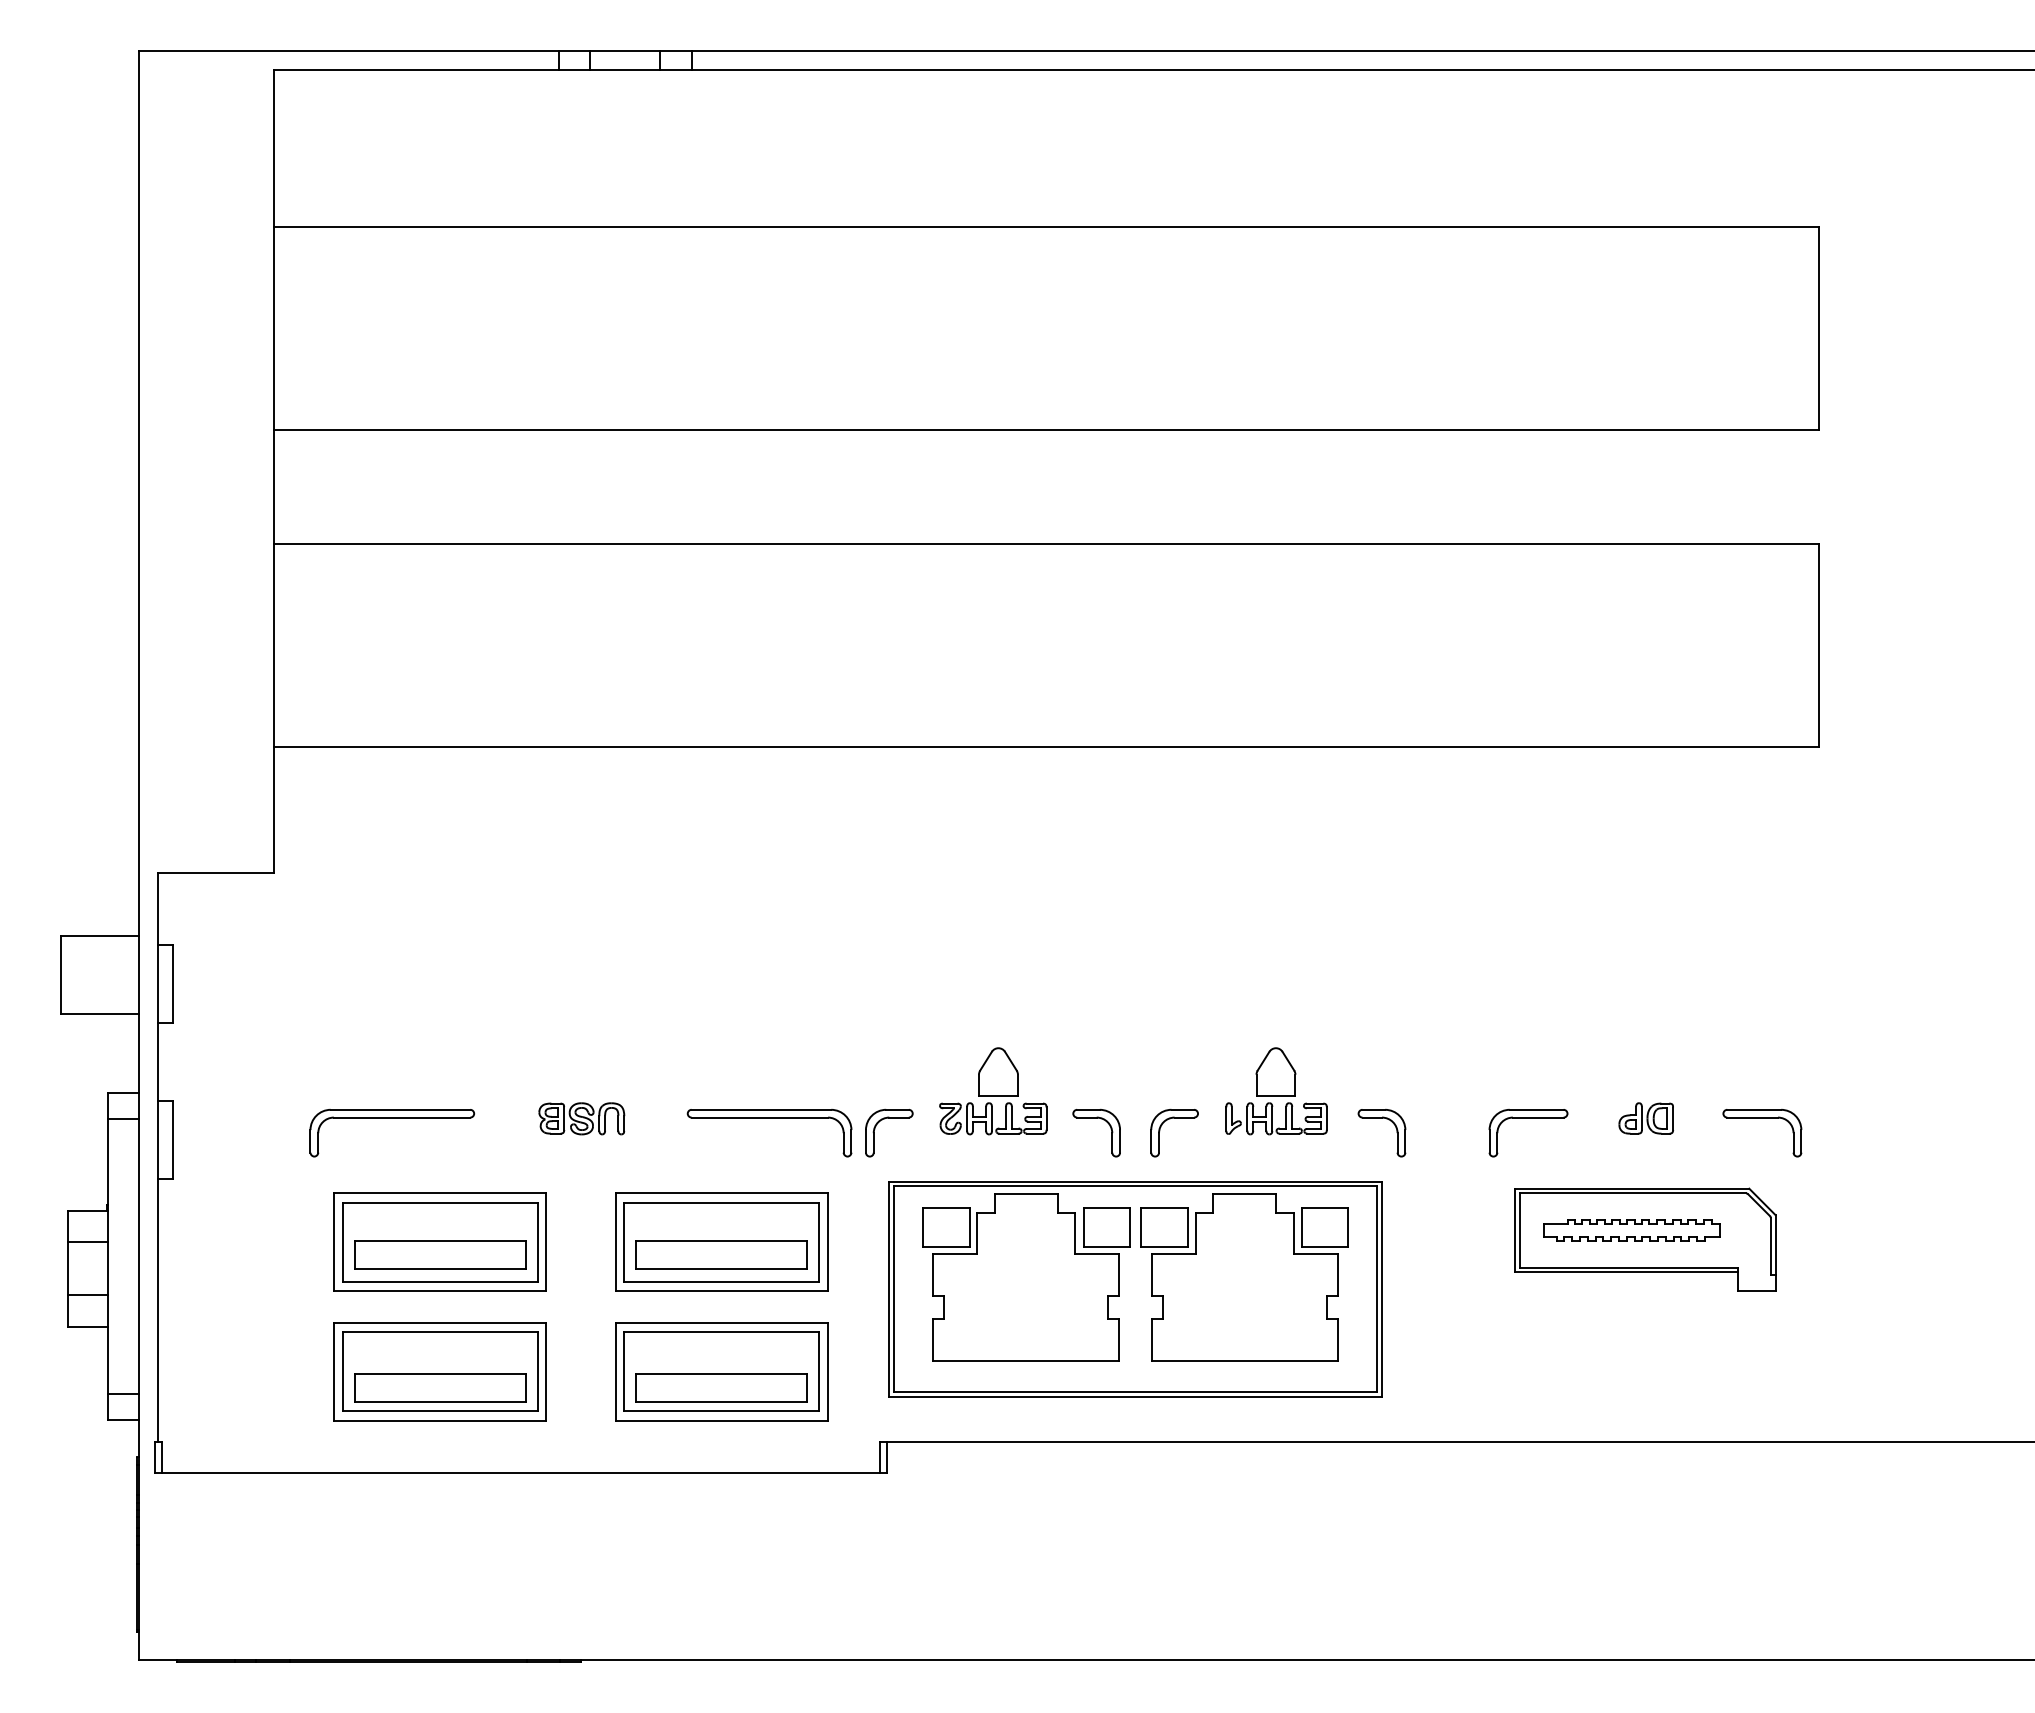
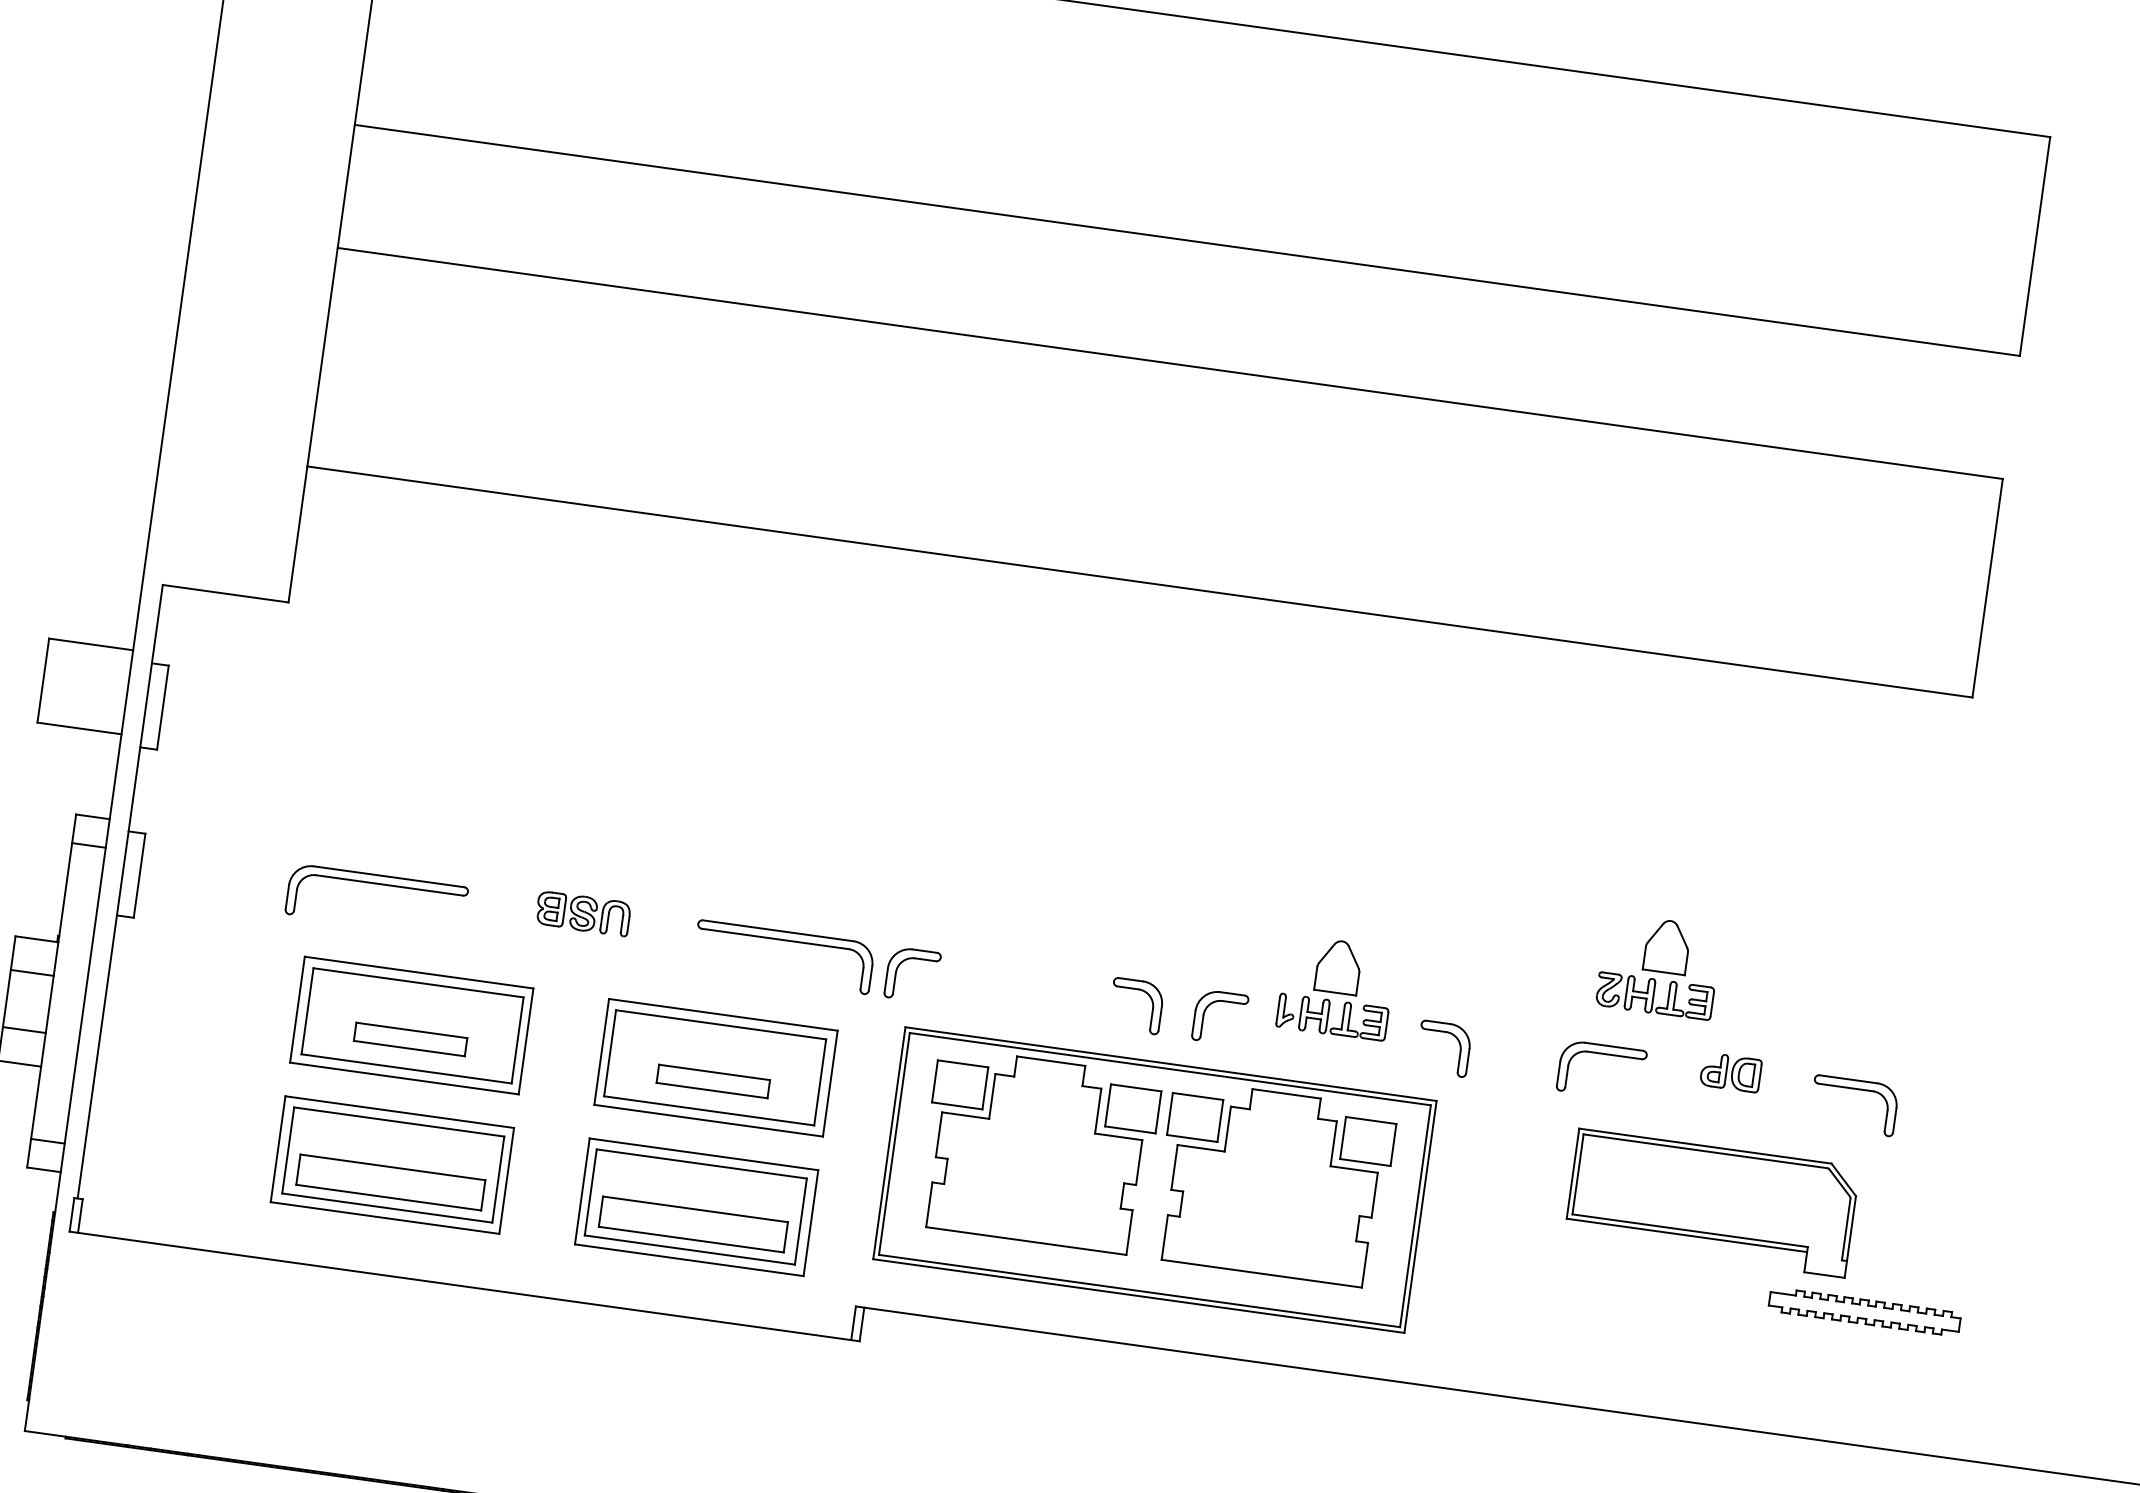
part: (993, 1091) -> (1659, 966), moved
part: (1631, 1230) -> (1863, 1311), moved
part: (440, 1254) -> (410, 1038), size x0.6
part: (721, 1254) -> (713, 1080), size x0.6

